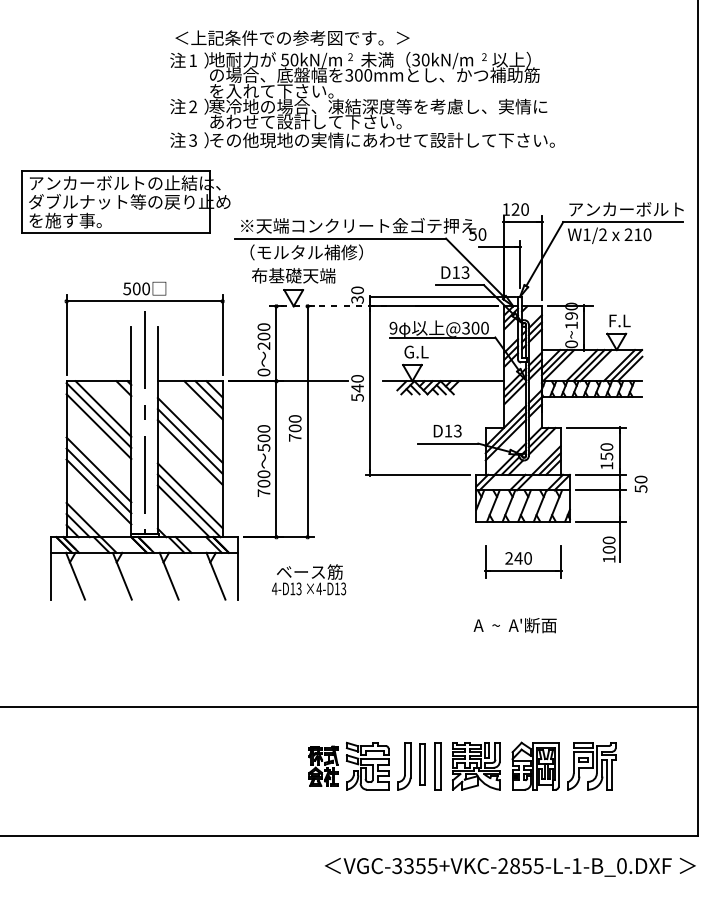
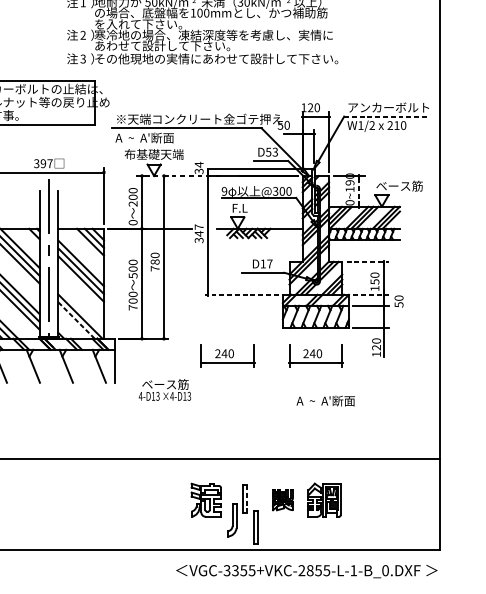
text: (349, 75) -> (193, 13), 300mm -> 100mm
line: (623, 222) -> (386, 116), solid -> dashed
text: (300, 252) -> (158, 138), （モルタル補修） -> A  ~  A'断面
text: (455, 272) -> (268, 152), D13 -> D53
text: (136, 288) -> (43, 163), 500 -> 397
text: (357, 290) -> (199, 164), 30 -> 34
text: (641, 320) -> (399, 185), F.L -> ベース筋
line: (584, 328) -> (359, 191), solid -> dashed
text: (416, 351) -> (240, 207), G.L -> F.L
text: (357, 388) -> (199, 233), 540 -> 347
text: (295, 428) -> (155, 262), 700 -> 780
line: (596, 428) -> (367, 262), solid -> dashed
text: (457, 430) -> (269, 263), D13 -> D17
line: (418, 474) -> (242, 294), solid -> dashed
line: (601, 474) -> (371, 294), solid -> dashed
line: (189, 495) -> (80, 309), removed
line: (183, 511) -> (76, 320), solid -> dashed
text: (609, 549) -> (376, 347), 100 -> 120
part: (398, 561) -> (228, 355), added
text: (309, 579) -> (165, 389), moved
text: (514, 625) -> (325, 401), moved
line: (425, 764) -> (247, 499), solid -> dashed
part: (323, 765) -> (175, 499), removed
part: (404, 766) -> (232, 520), moved
part: (437, 766) -> (255, 527), moved
part: (476, 766) -> (283, 500), size x0.6
part: (591, 766) -> (364, 500), removed

